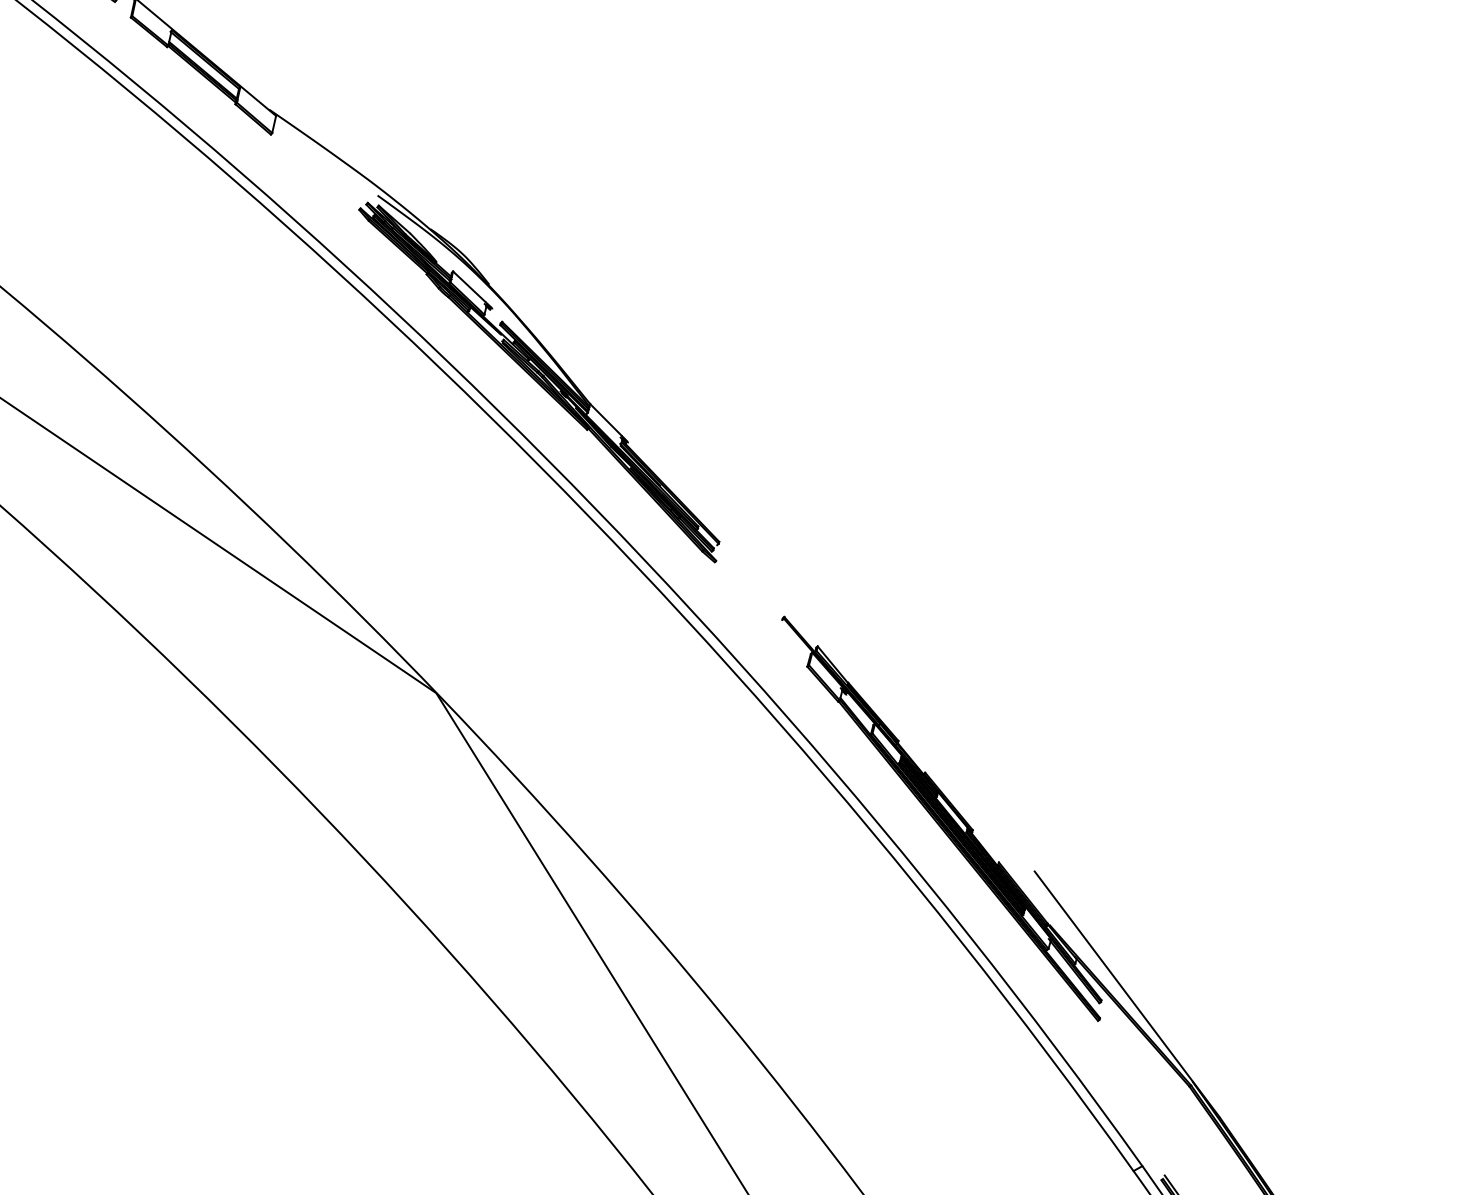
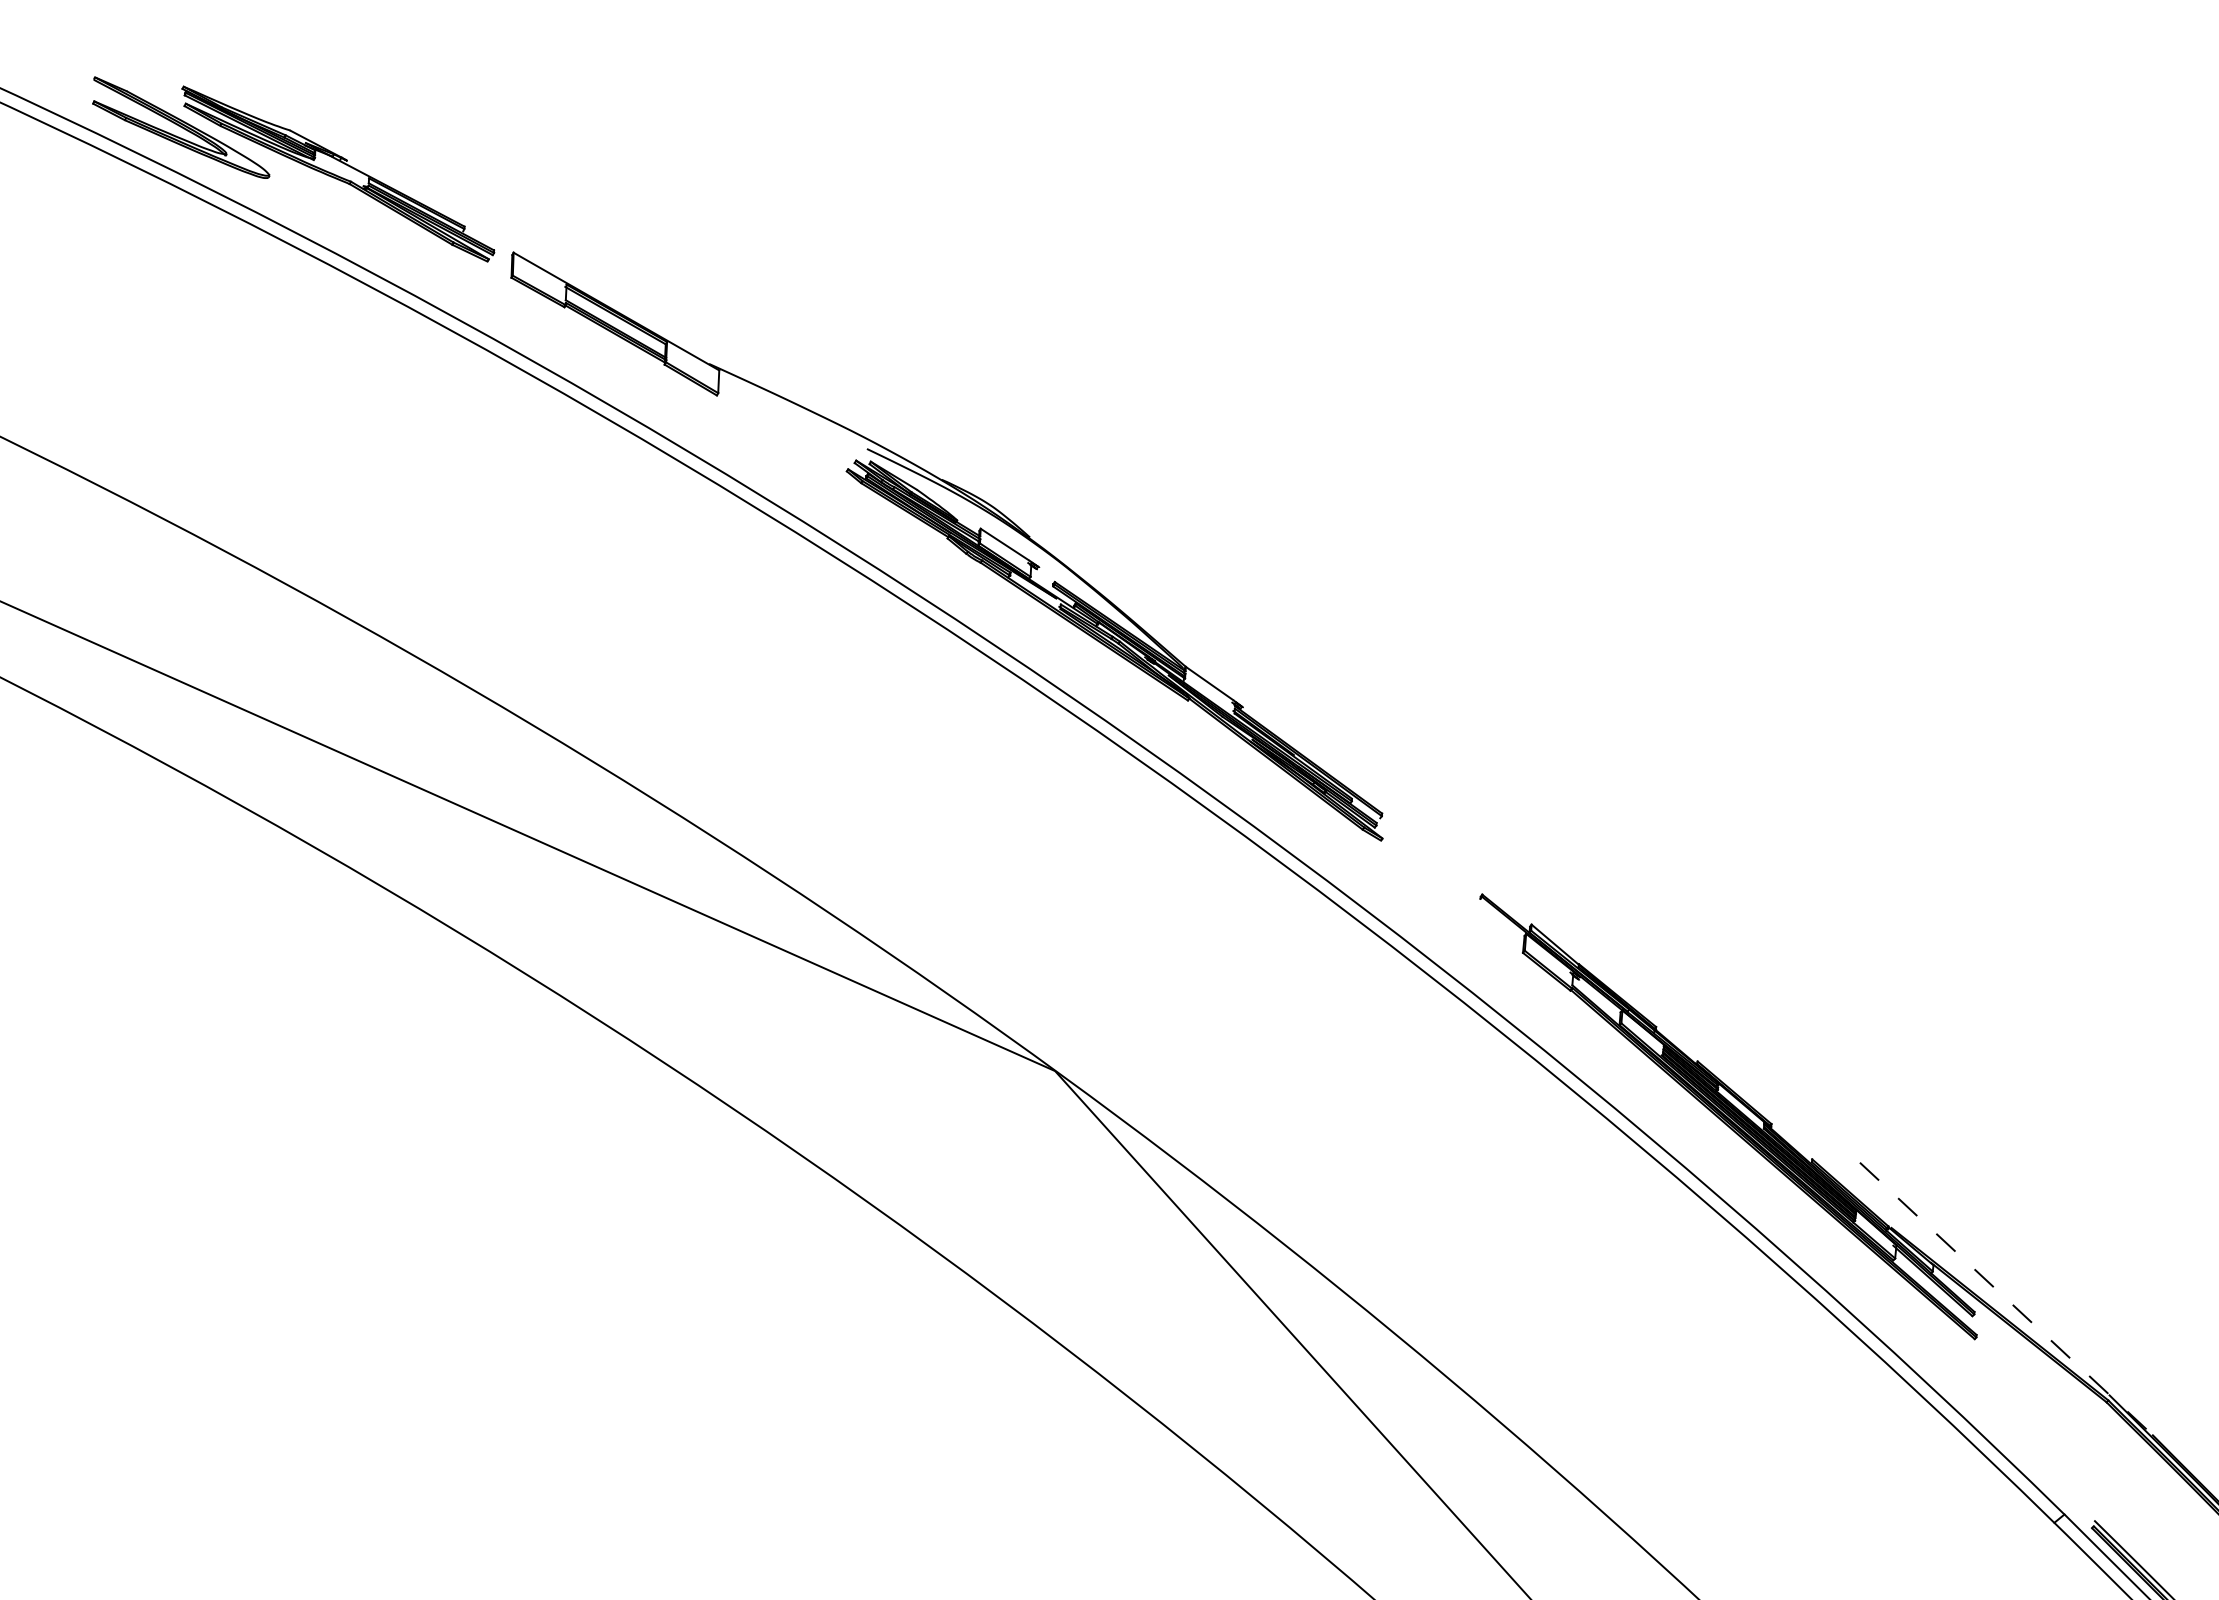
line: (1127, 994) -> (2006, 1298), solid -> dashed

